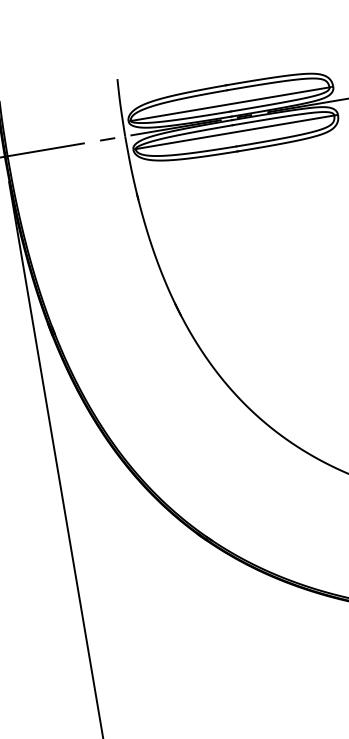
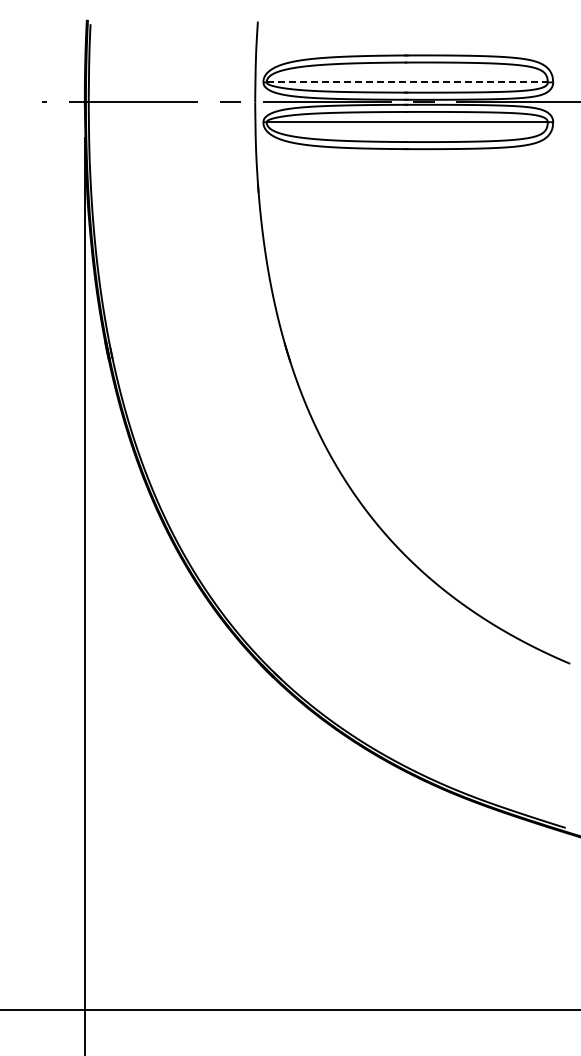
line: (230, 104) -> (407, 82), solid -> dashed

